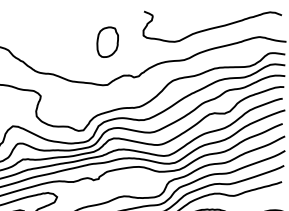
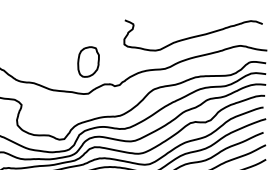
part: (107, 41) -> (88, 61), moved

